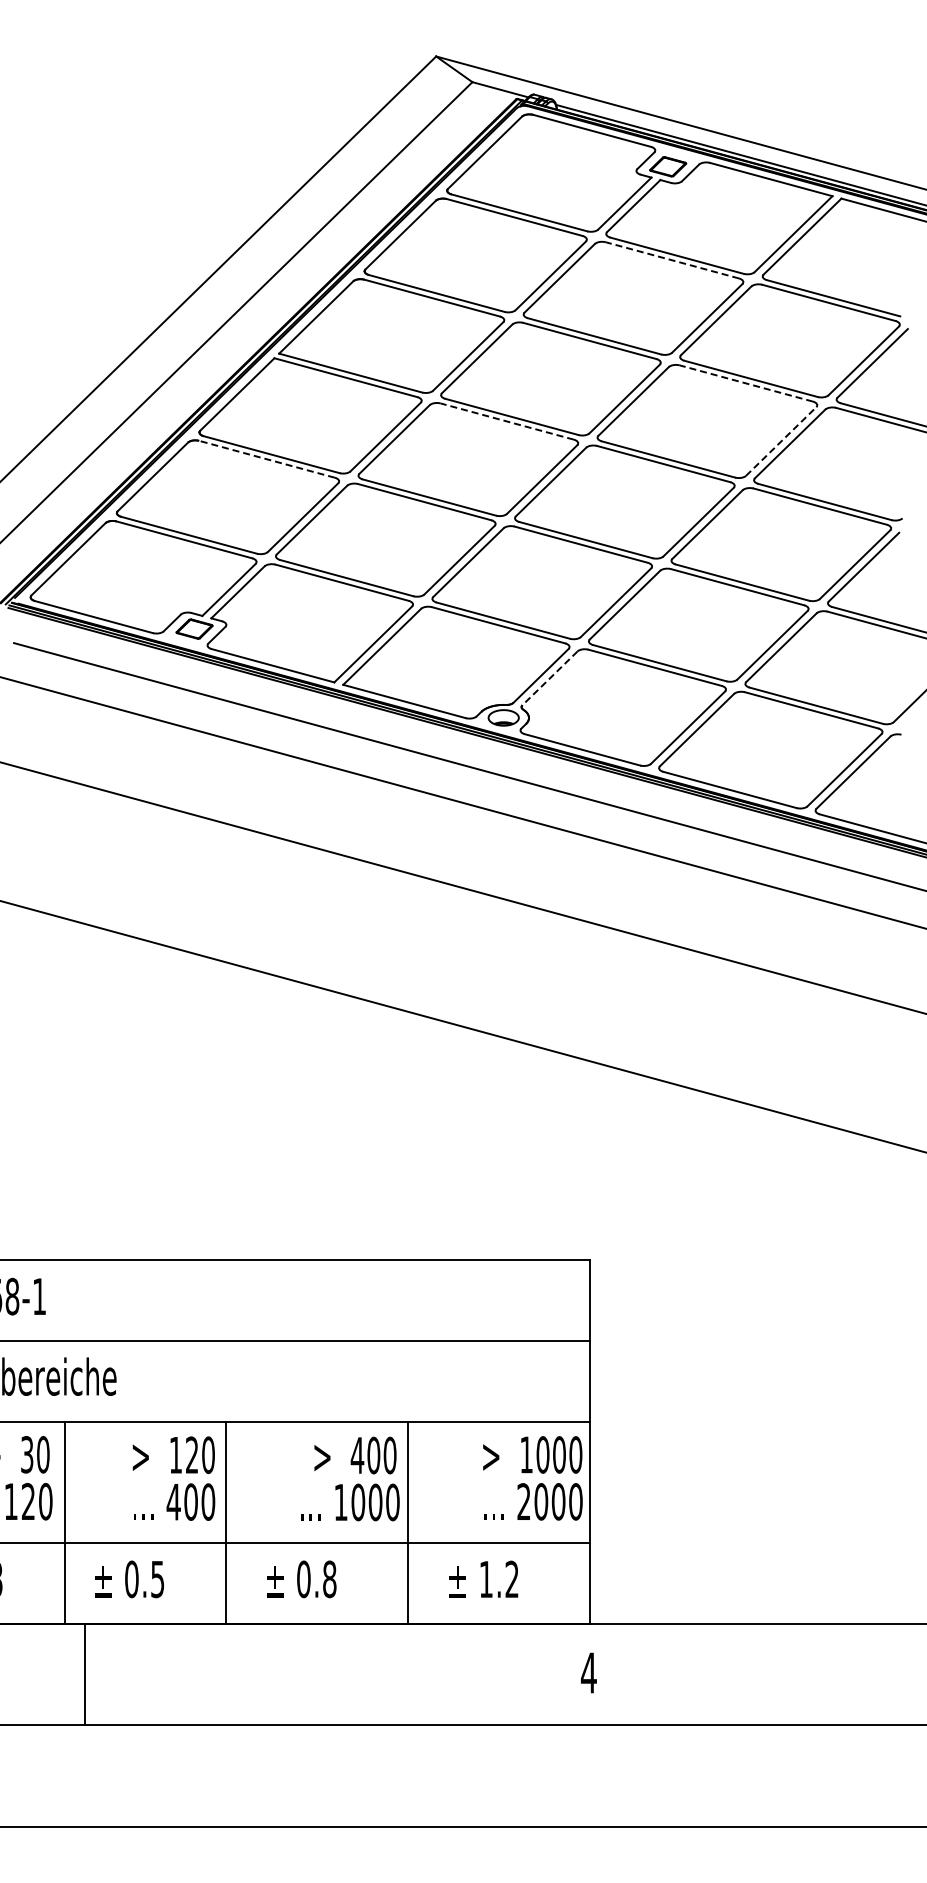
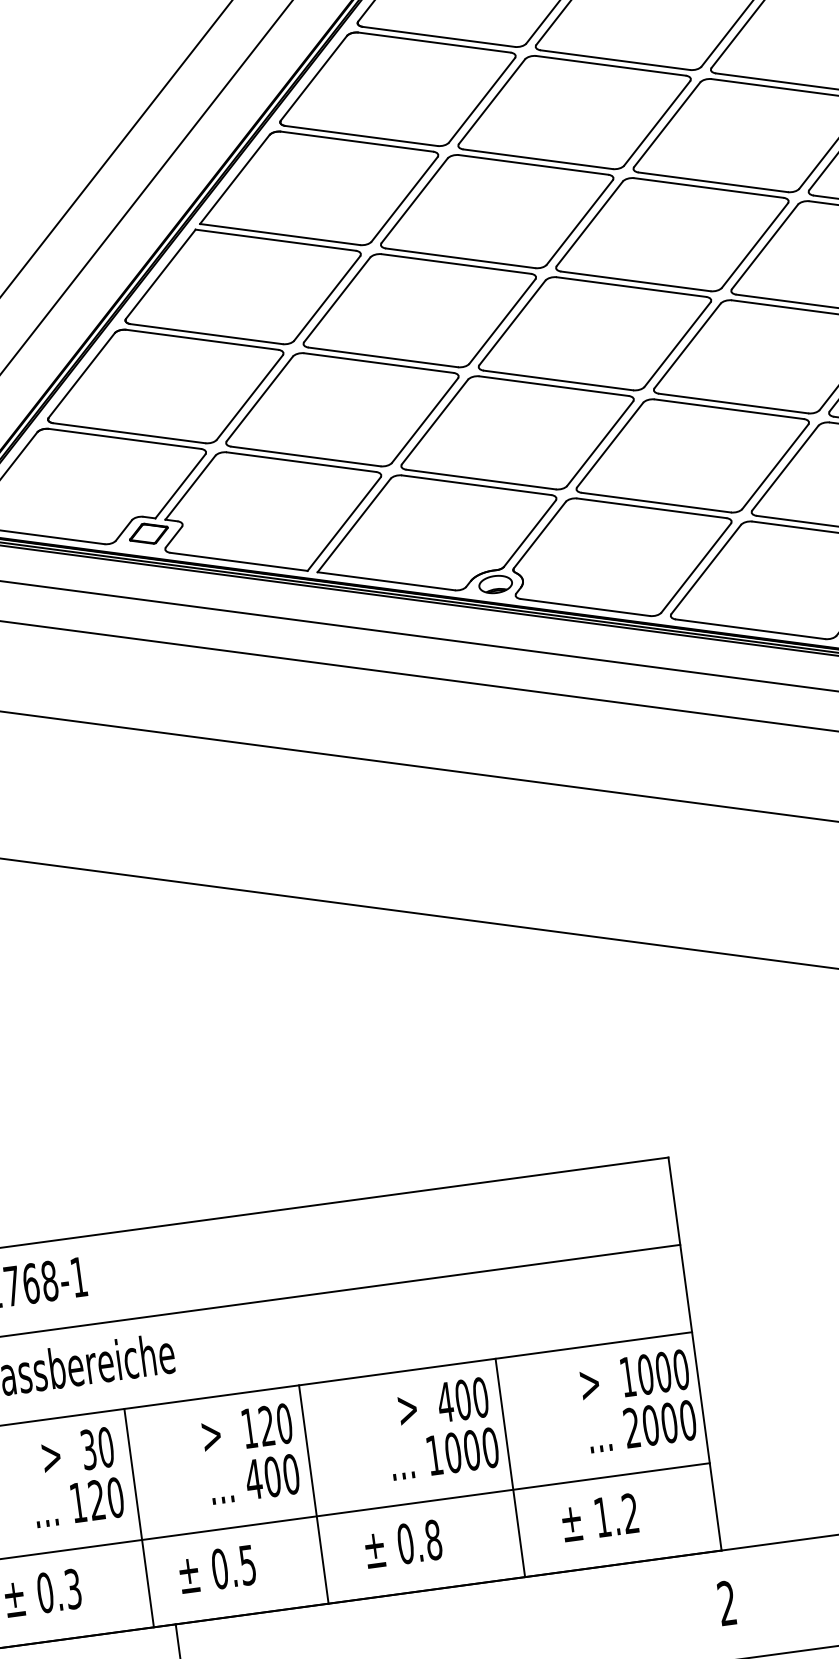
line: (671, 260) -> (610, 66), dashed -> solid
line: (745, 383) -> (707, 188), dashed -> solid
line: (506, 421) -> (455, 264), dashed -> solid
line: (781, 441) -> (755, 245), dashed -> solid
line: (266, 459) -> (201, 340), dashed -> solid
line: (549, 678) -> (539, 535), dashed -> solid
text: (588, 1672) -> (726, 1602), 4 -> 2

